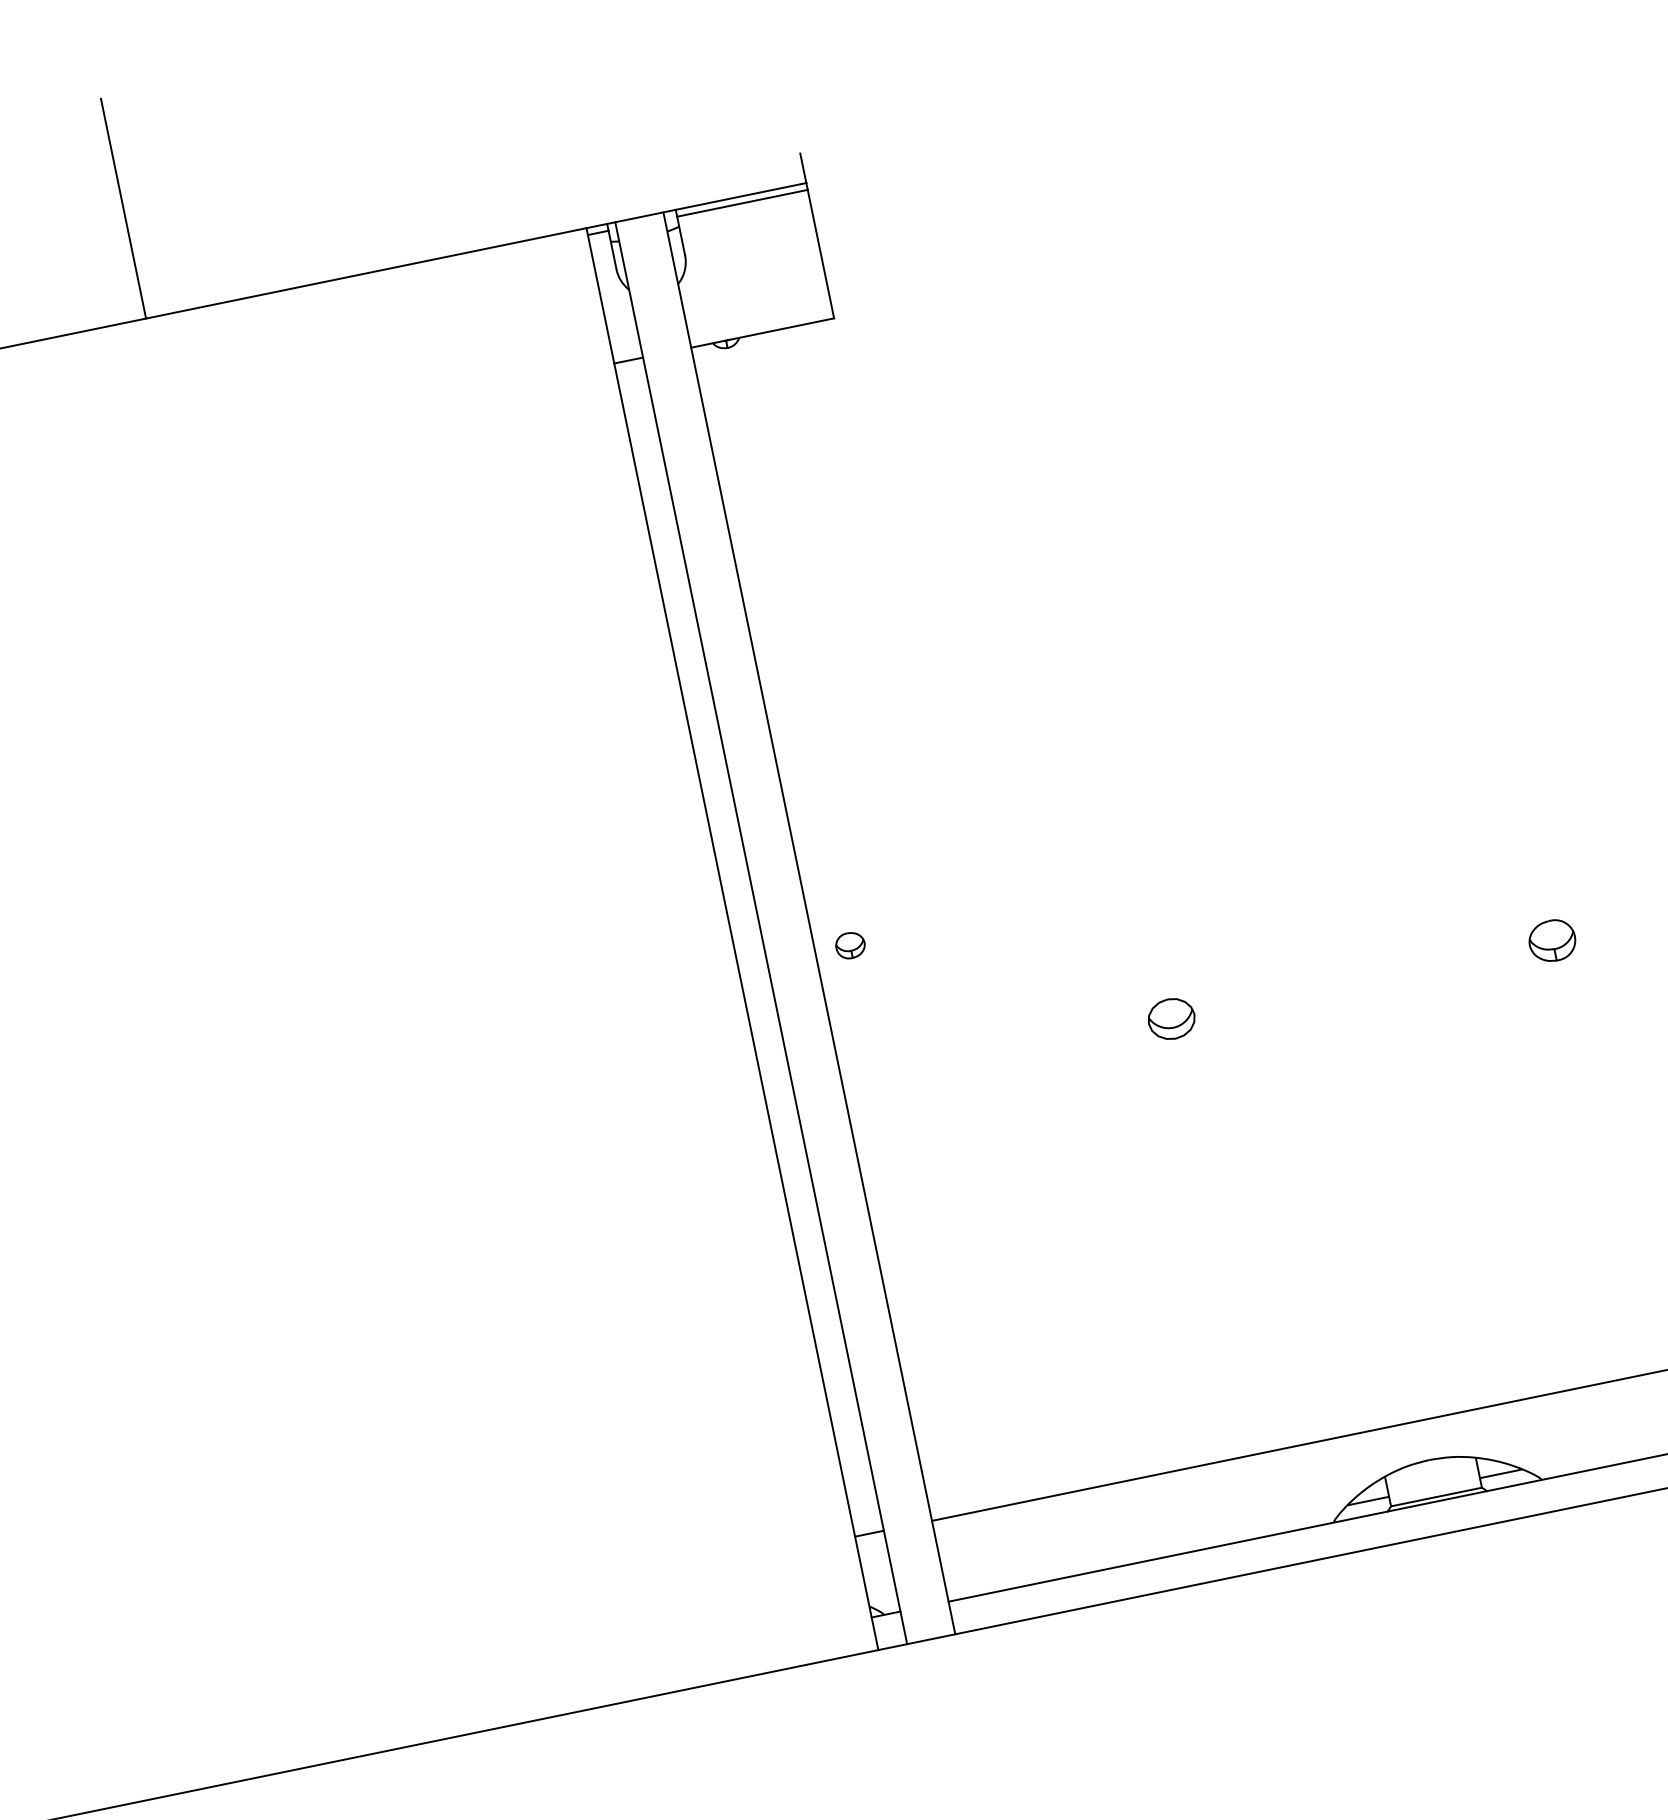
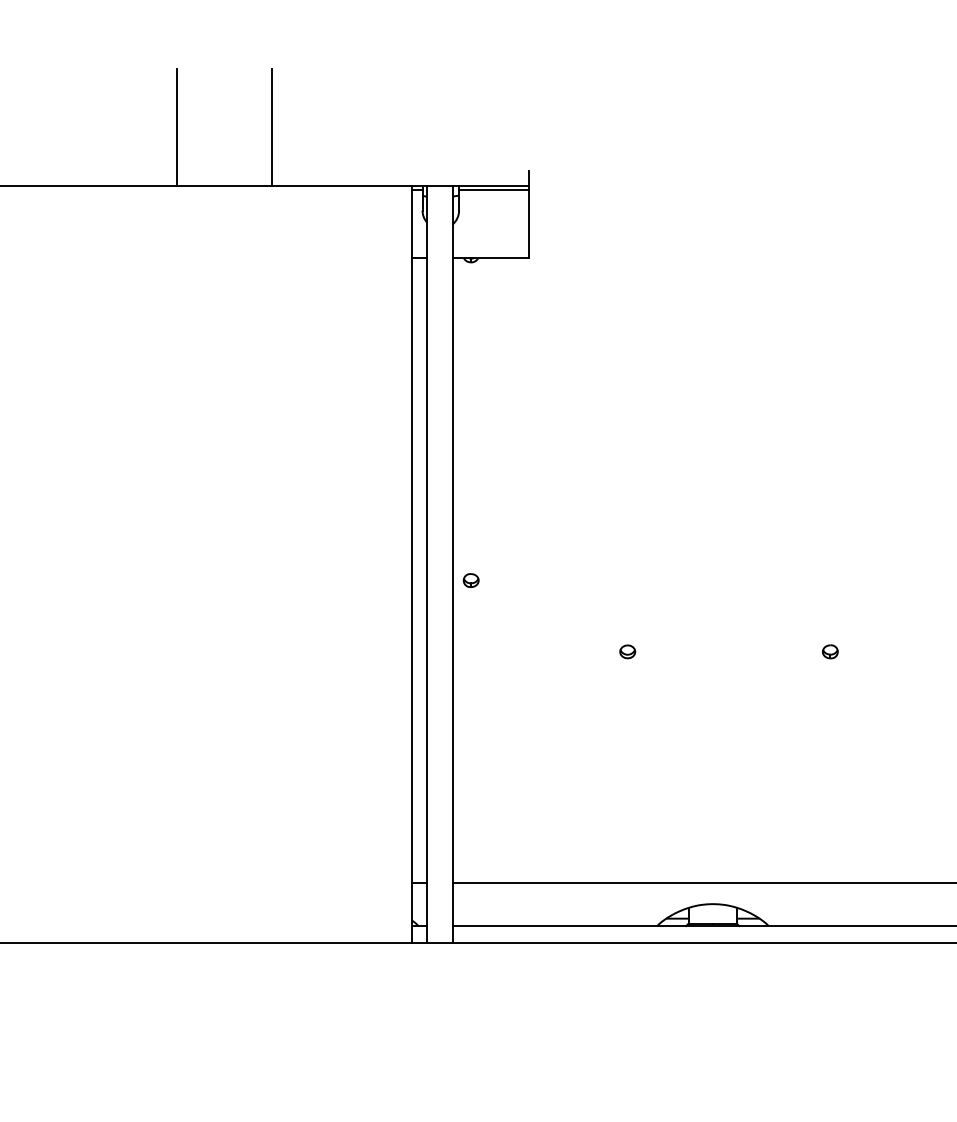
line: (300, 171) -> (271, 127), added
part: (1552, 940) -> (830, 651), size x0.62
part: (1171, 1018) -> (627, 651), size x0.62

